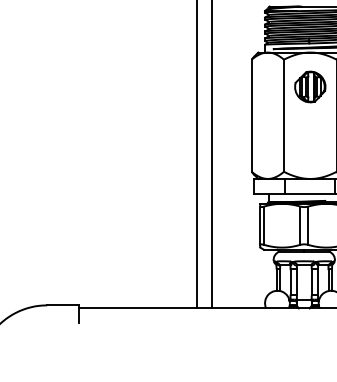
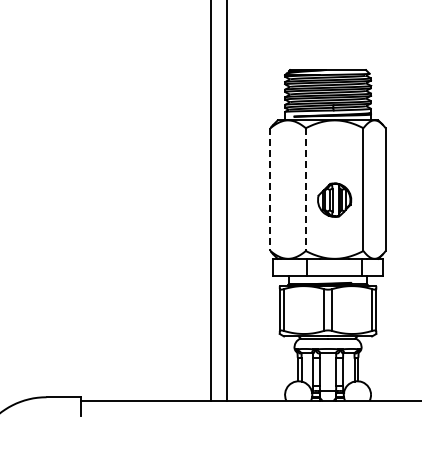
part: (310, 86) -> (334, 199), moved
line: (251, 116) -> (270, 190), solid -> dashed
line: (283, 116) -> (305, 190), solid -> dashed

